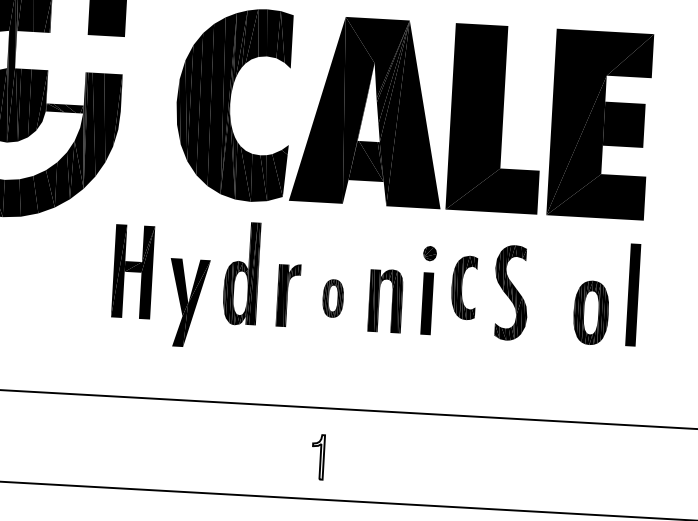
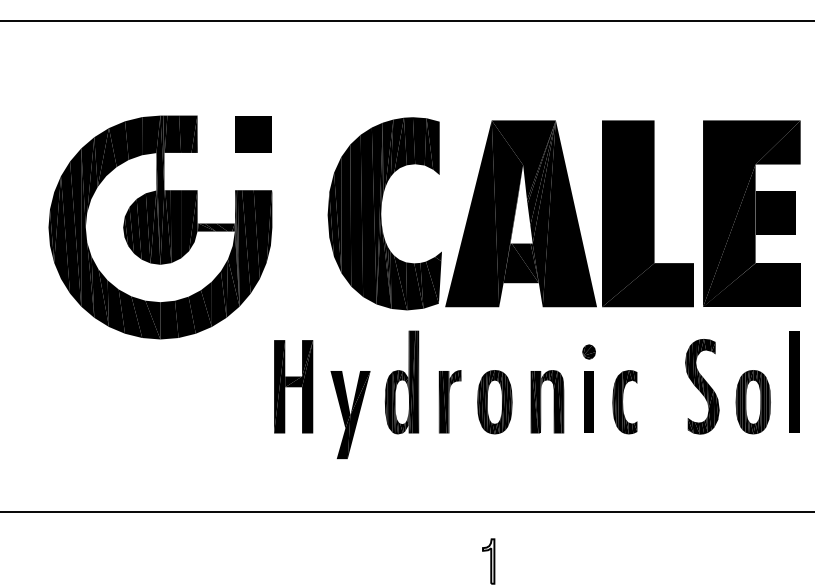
part: (463, 287) -> (624, 402), moved
part: (511, 292) -> (702, 386), moved
part: (332, 298) -> (494, 402), size x1.67

